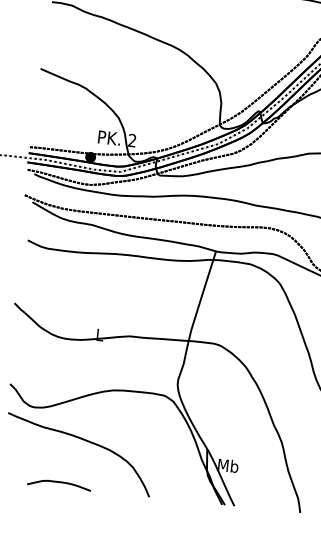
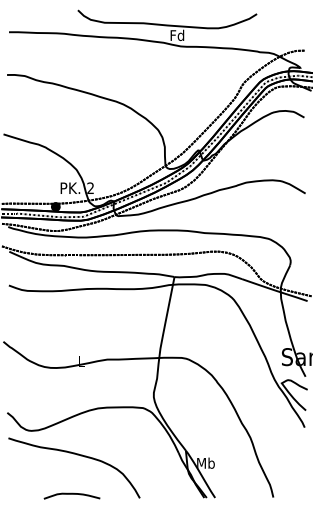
curve: (58, 482) -> (71, 494), moved

